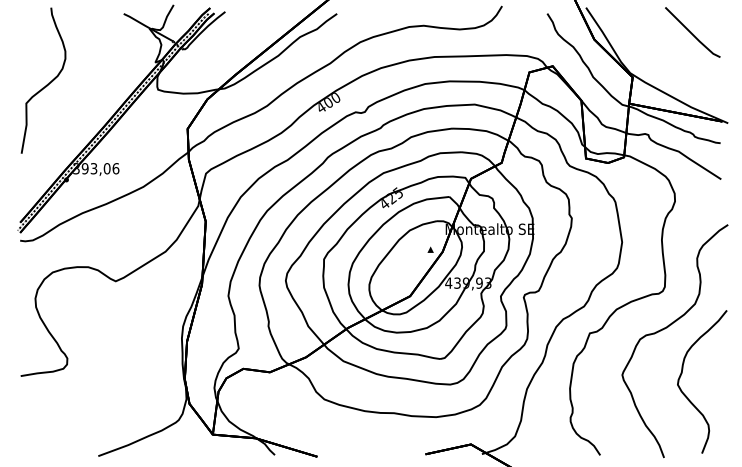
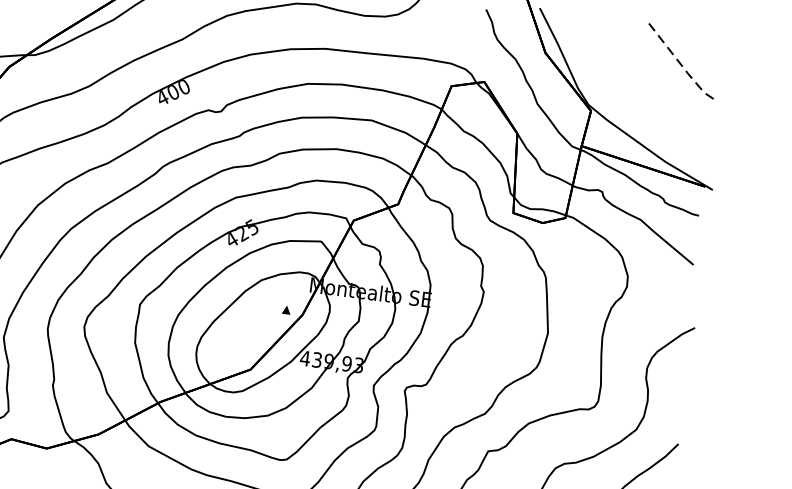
line: (692, 34) -> (679, 63), solid -> dashed

